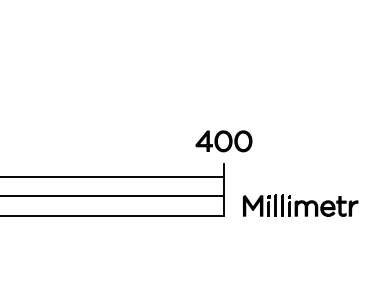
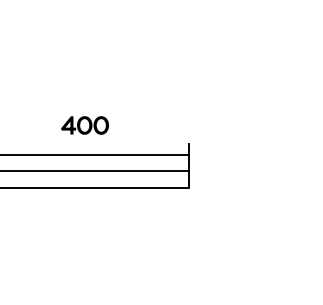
part: (223, 141) -> (84, 125), moved
part: (299, 206) -> (252, 179), removed

